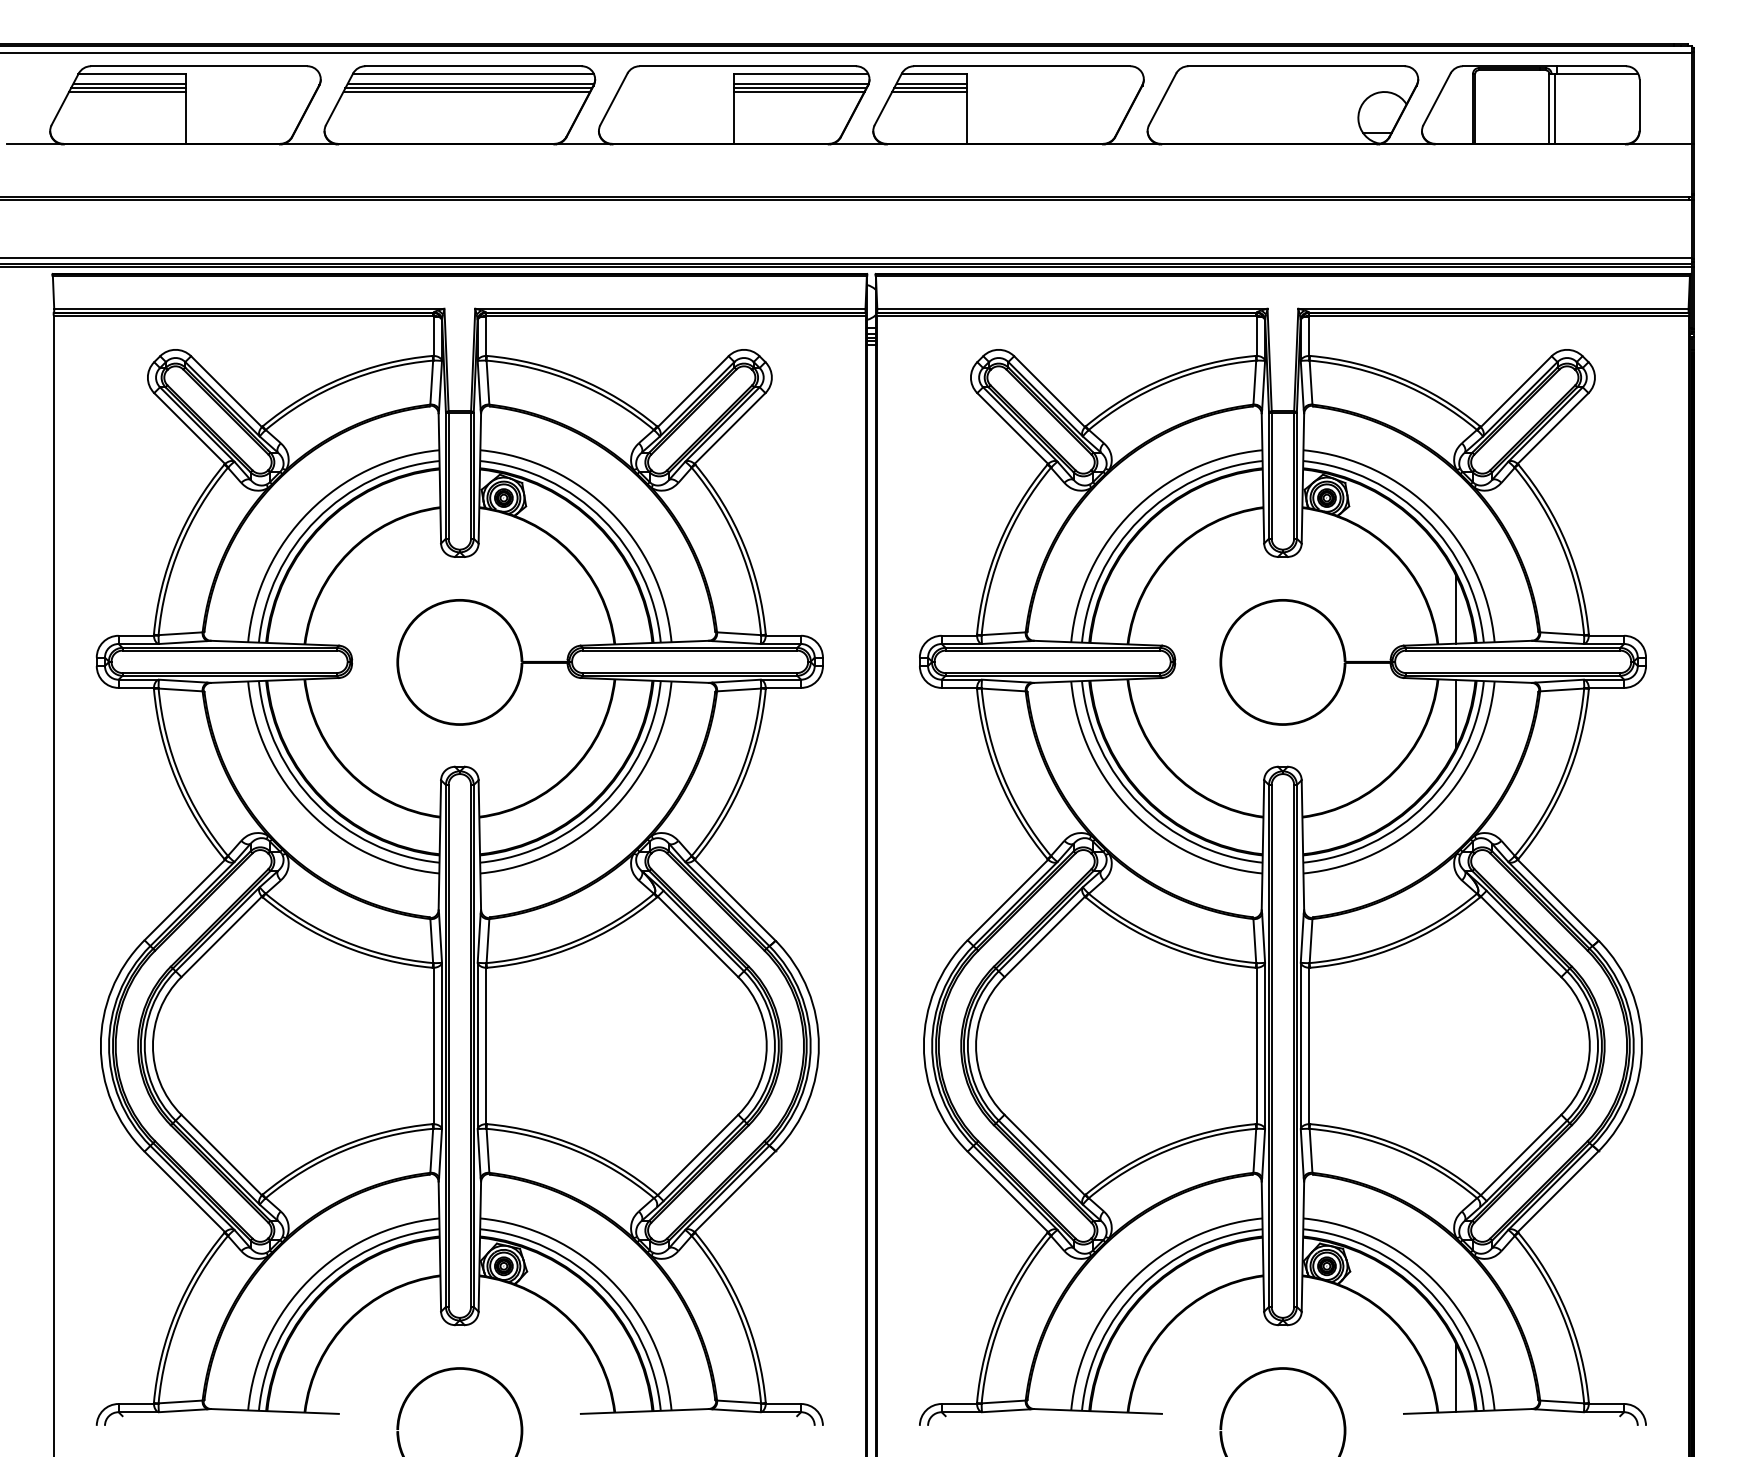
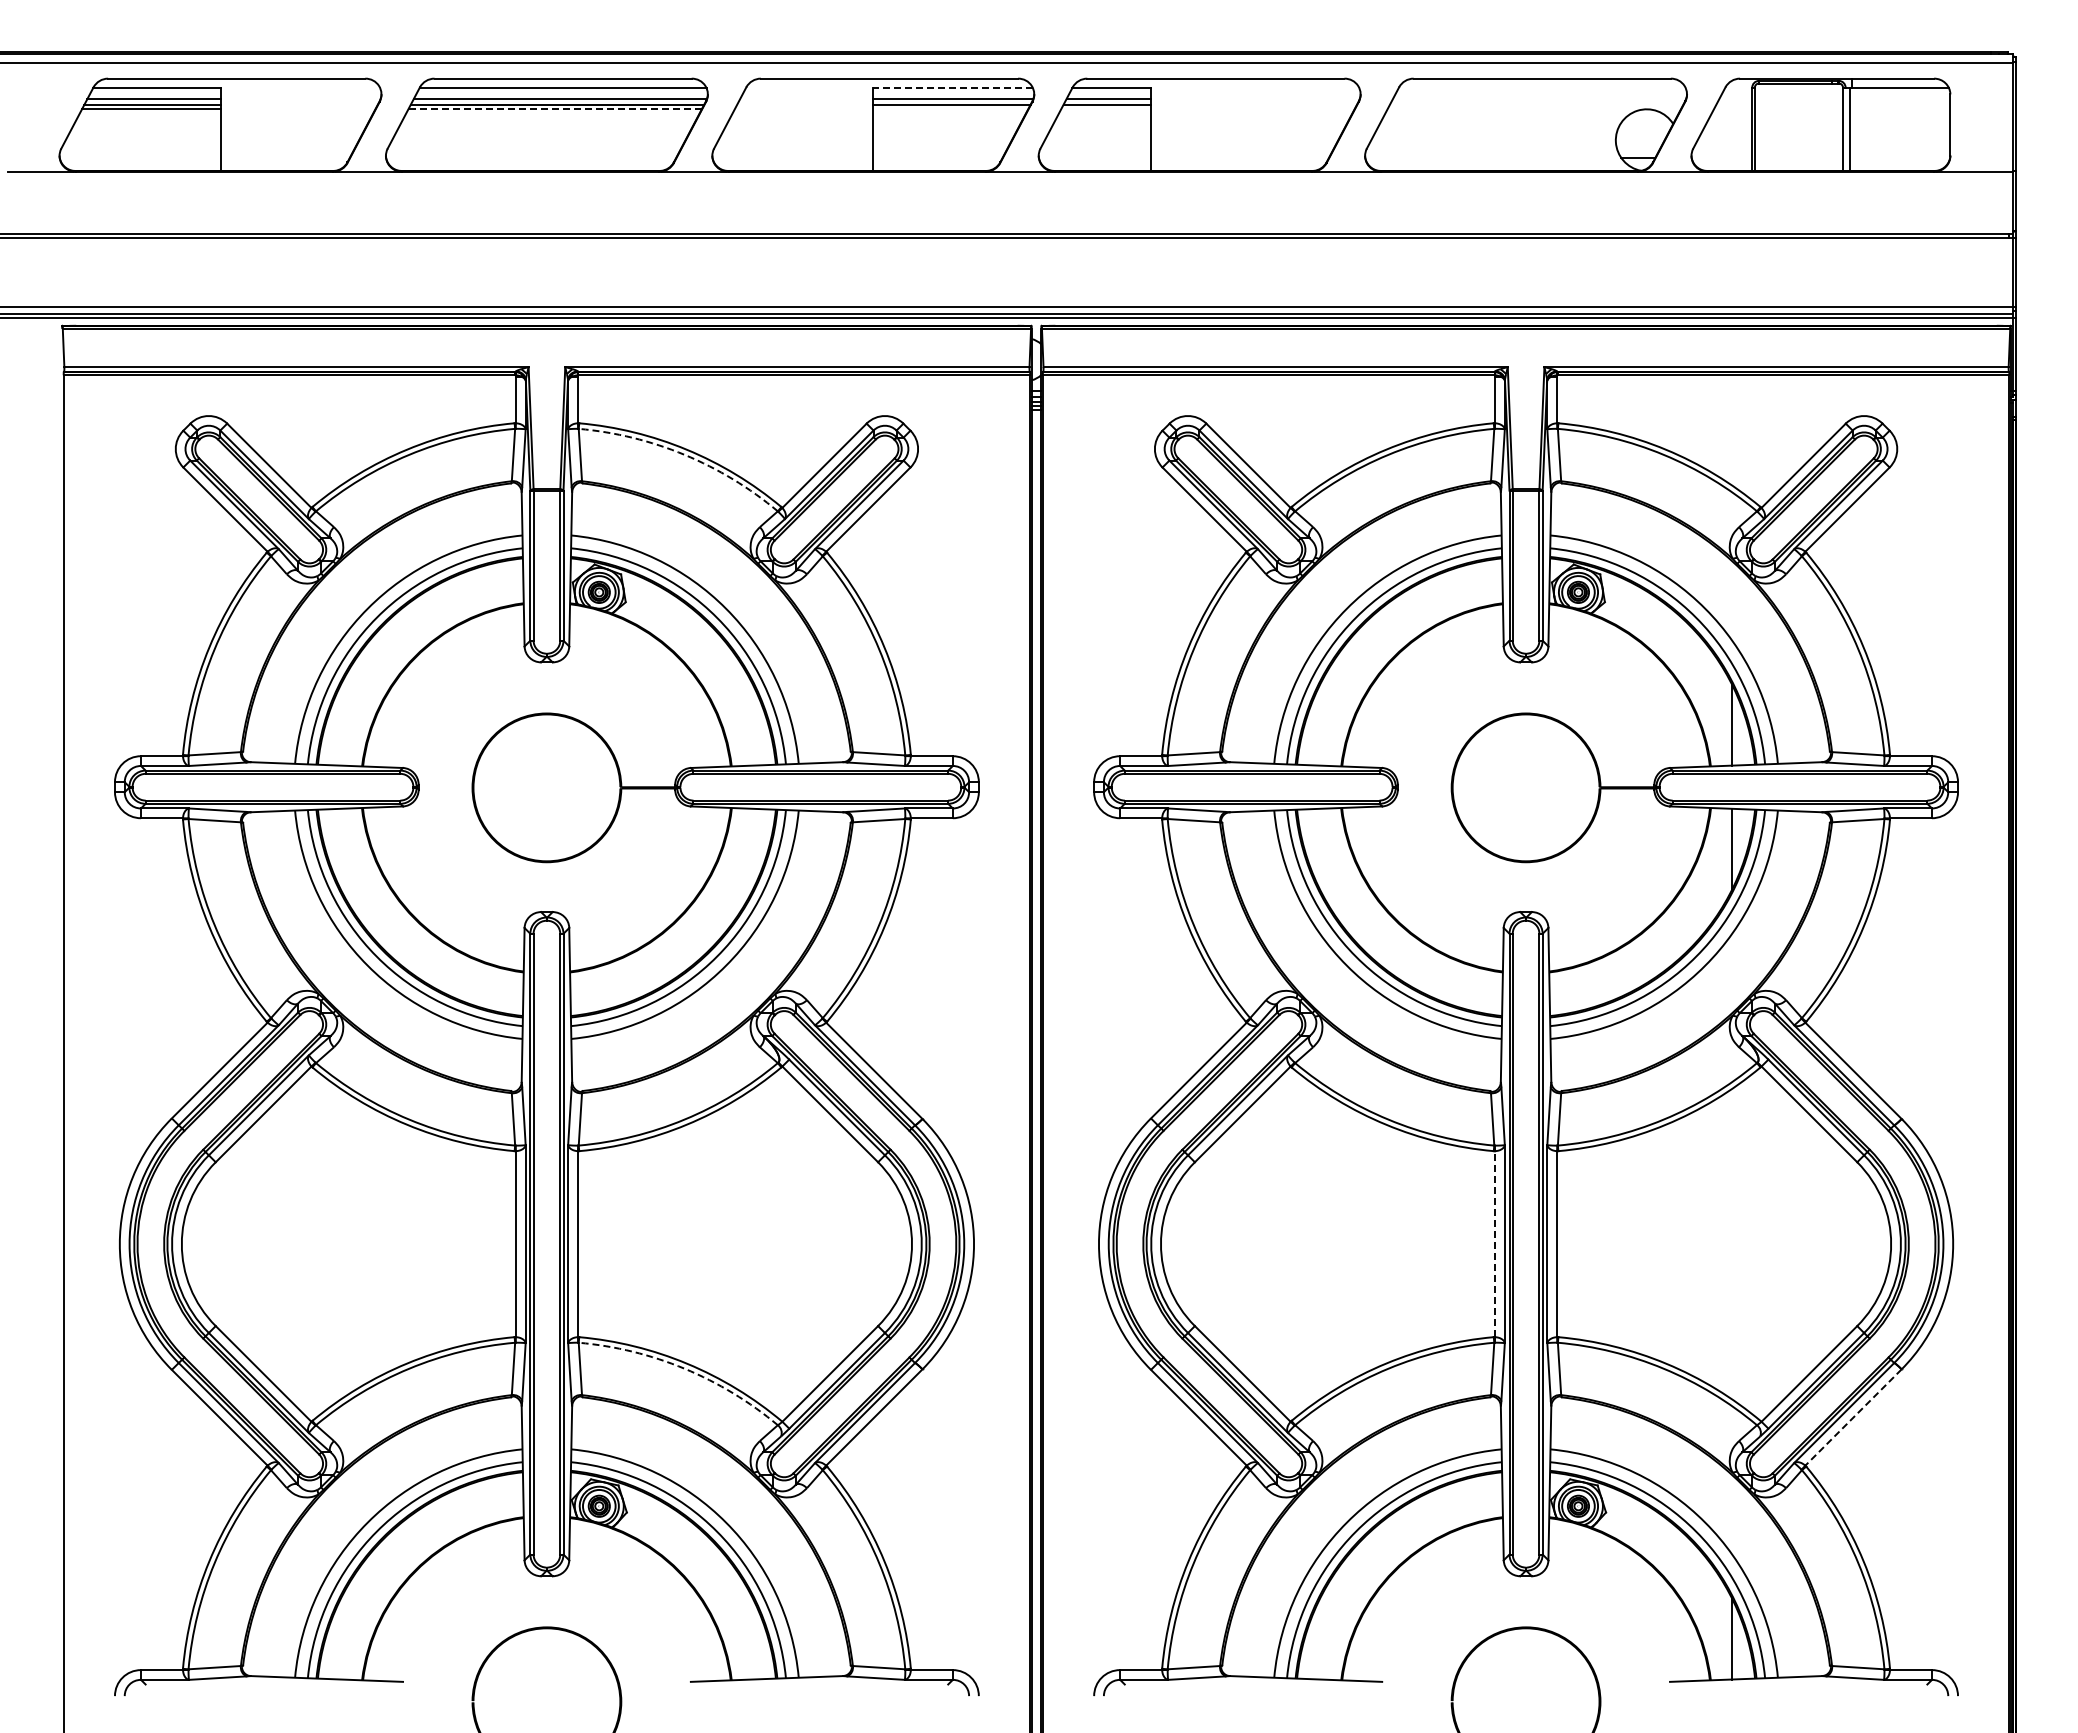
line: (801, 74) -> (953, 88), solid -> dashed
line: (467, 92) -> (555, 109), solid -> dashed
line: (799, 92) -> (950, 109), removed
line: (929, 92) -> (1105, 109), removed
arc: (575, 382) -> (684, 454), solid -> dashed
line: (1257, 1046) -> (1495, 1244), solid -> dashed
arc: (575, 1150) -> (684, 1368), solid -> dashed
line: (1558, 1191) -> (1853, 1417), solid -> dashed

